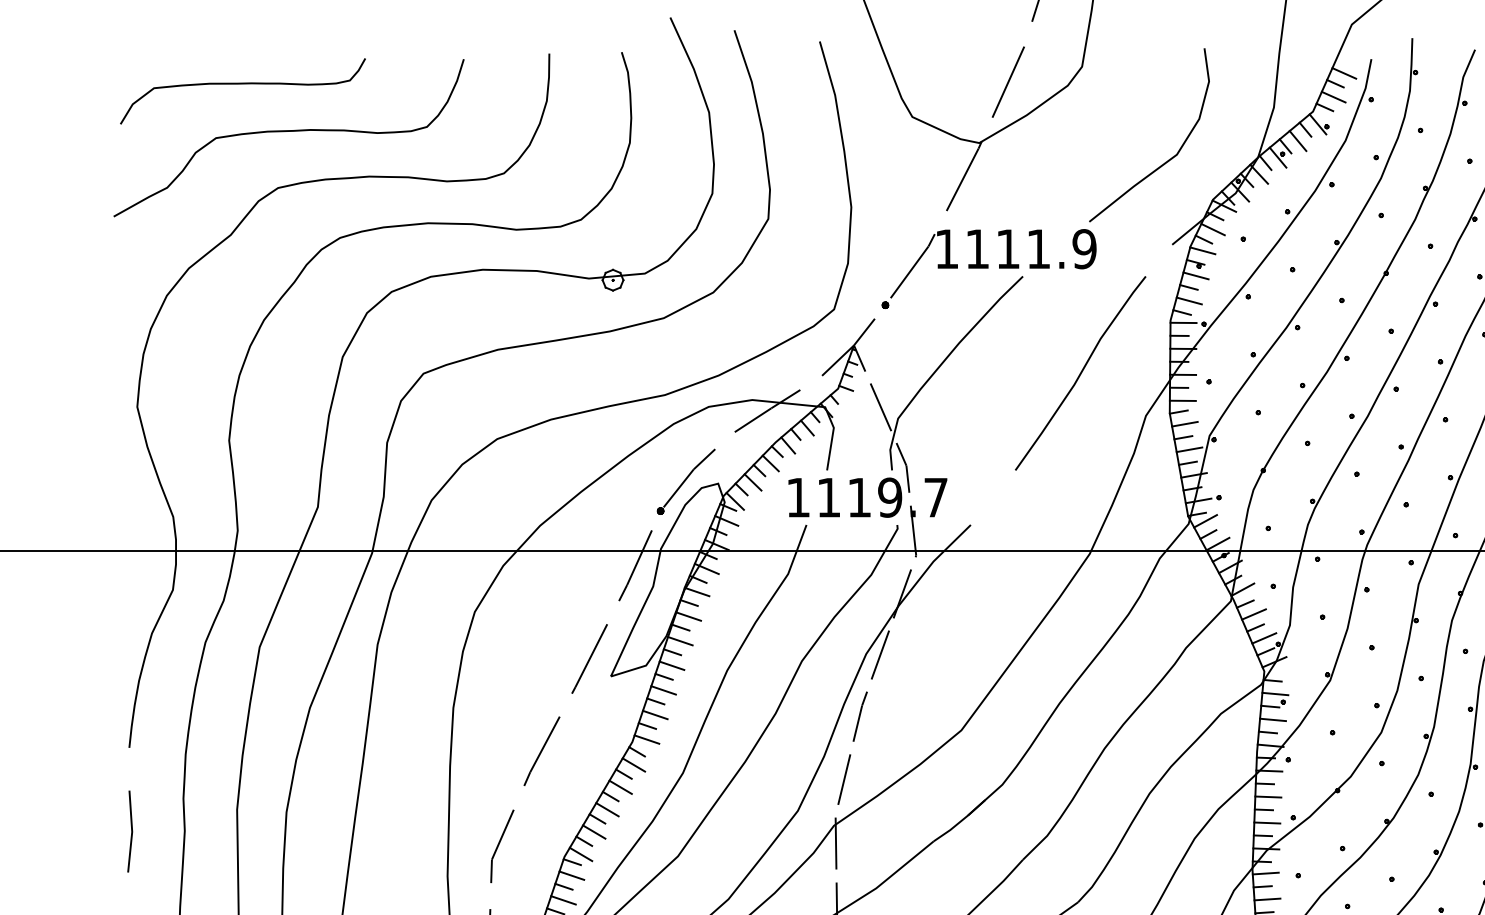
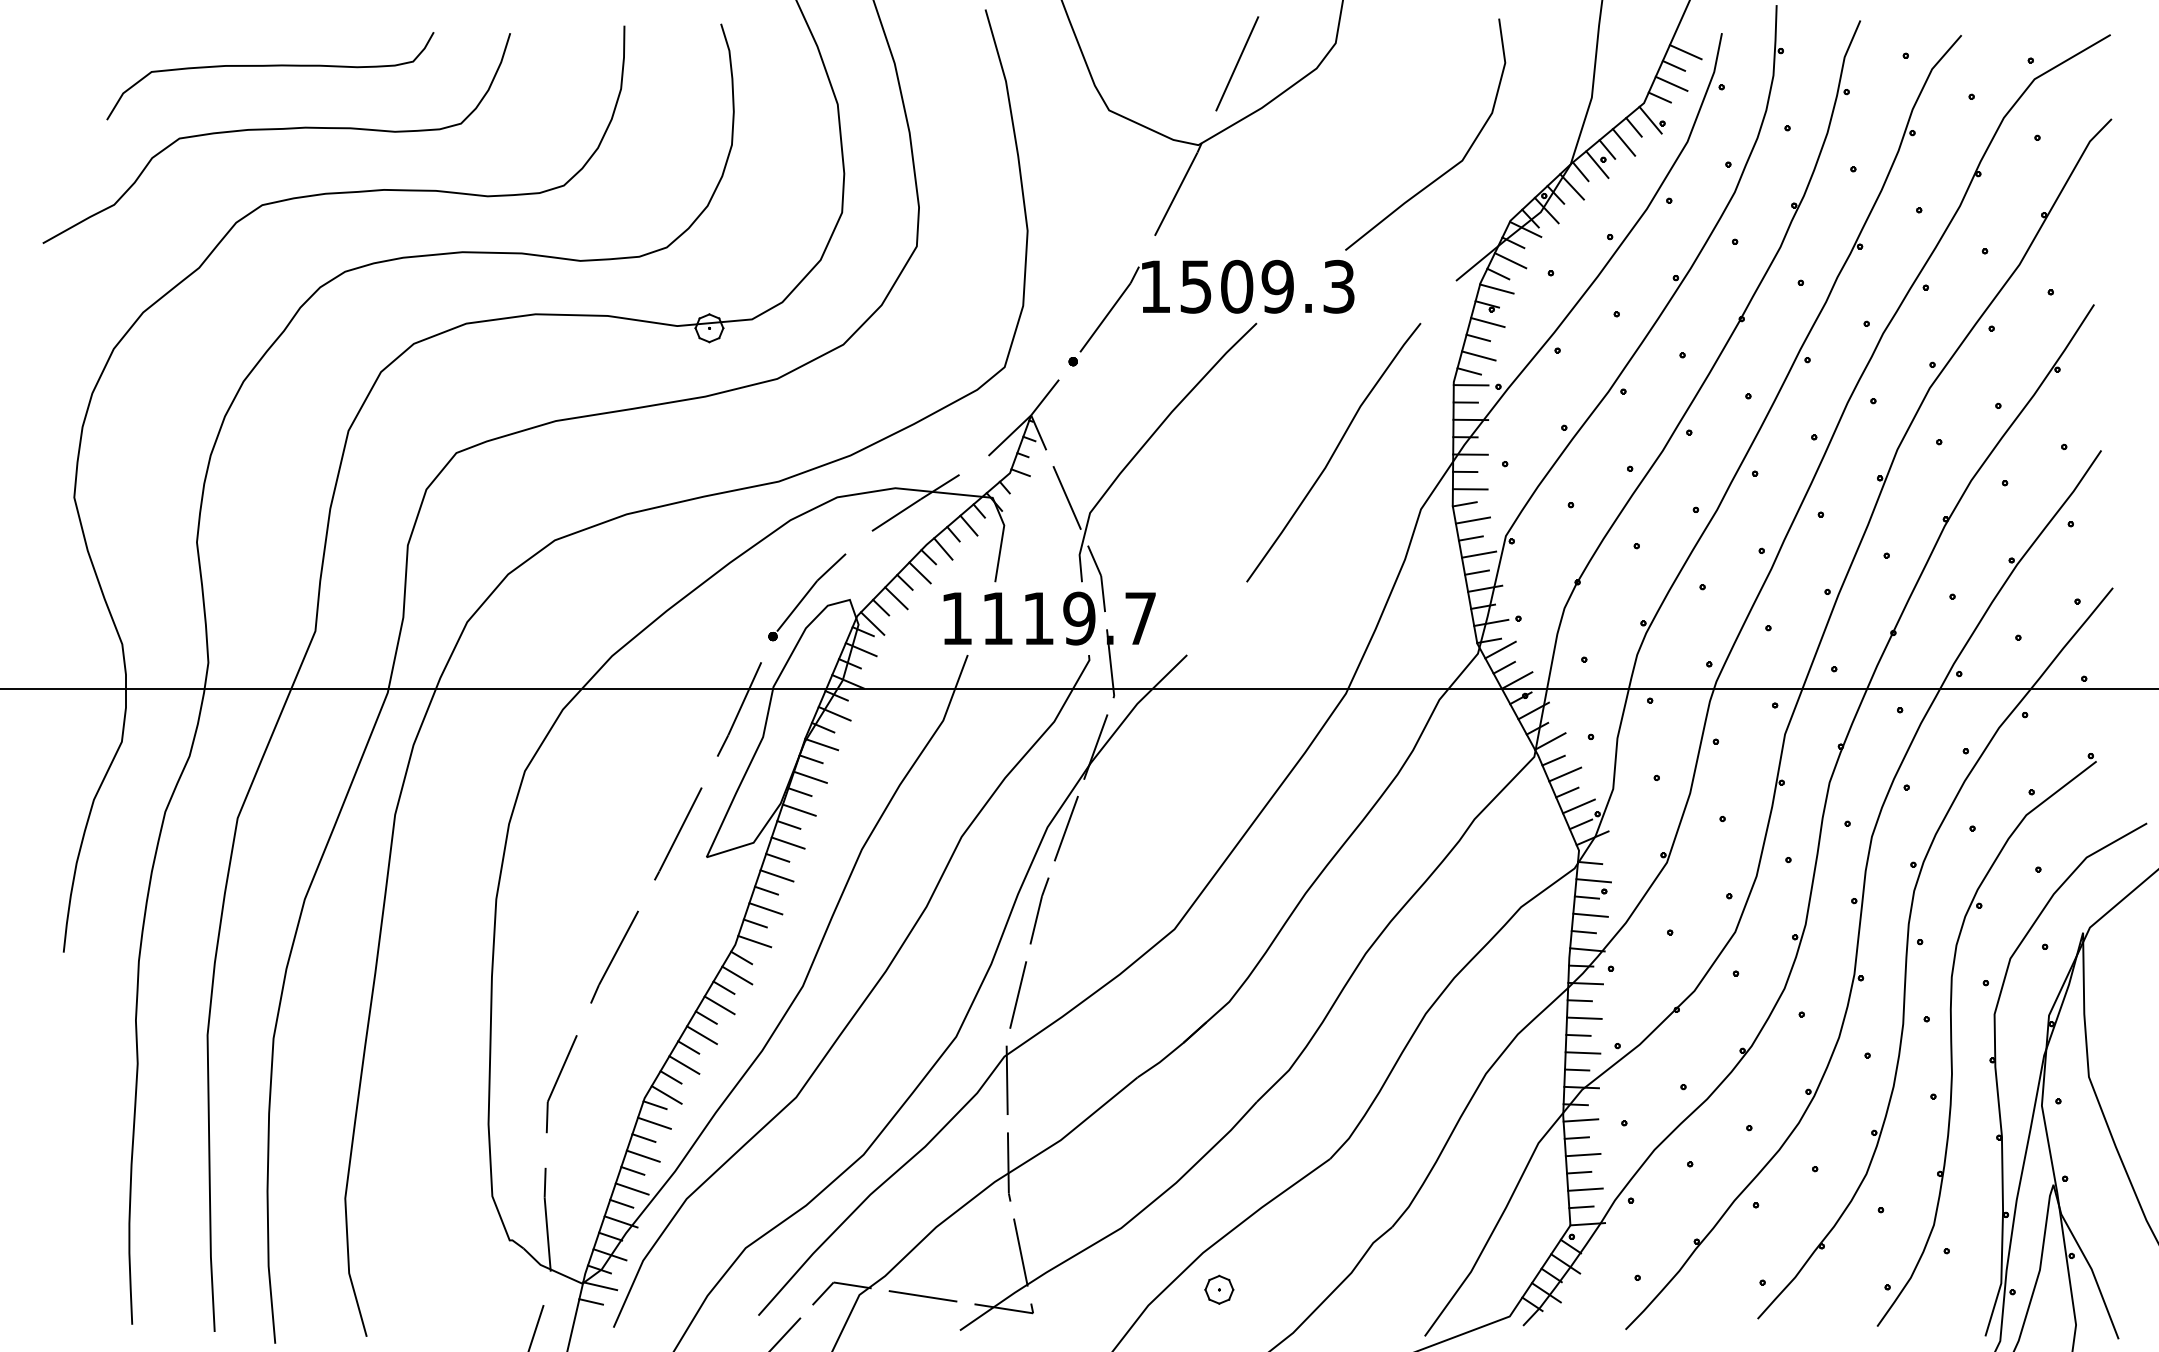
curve: (243, 84) -> (270, 66), moved
text: (1031, 248) -> (1267, 286), 1111.9 -> 1509.3
line: (131, 831) -> (66, 1064), removed

